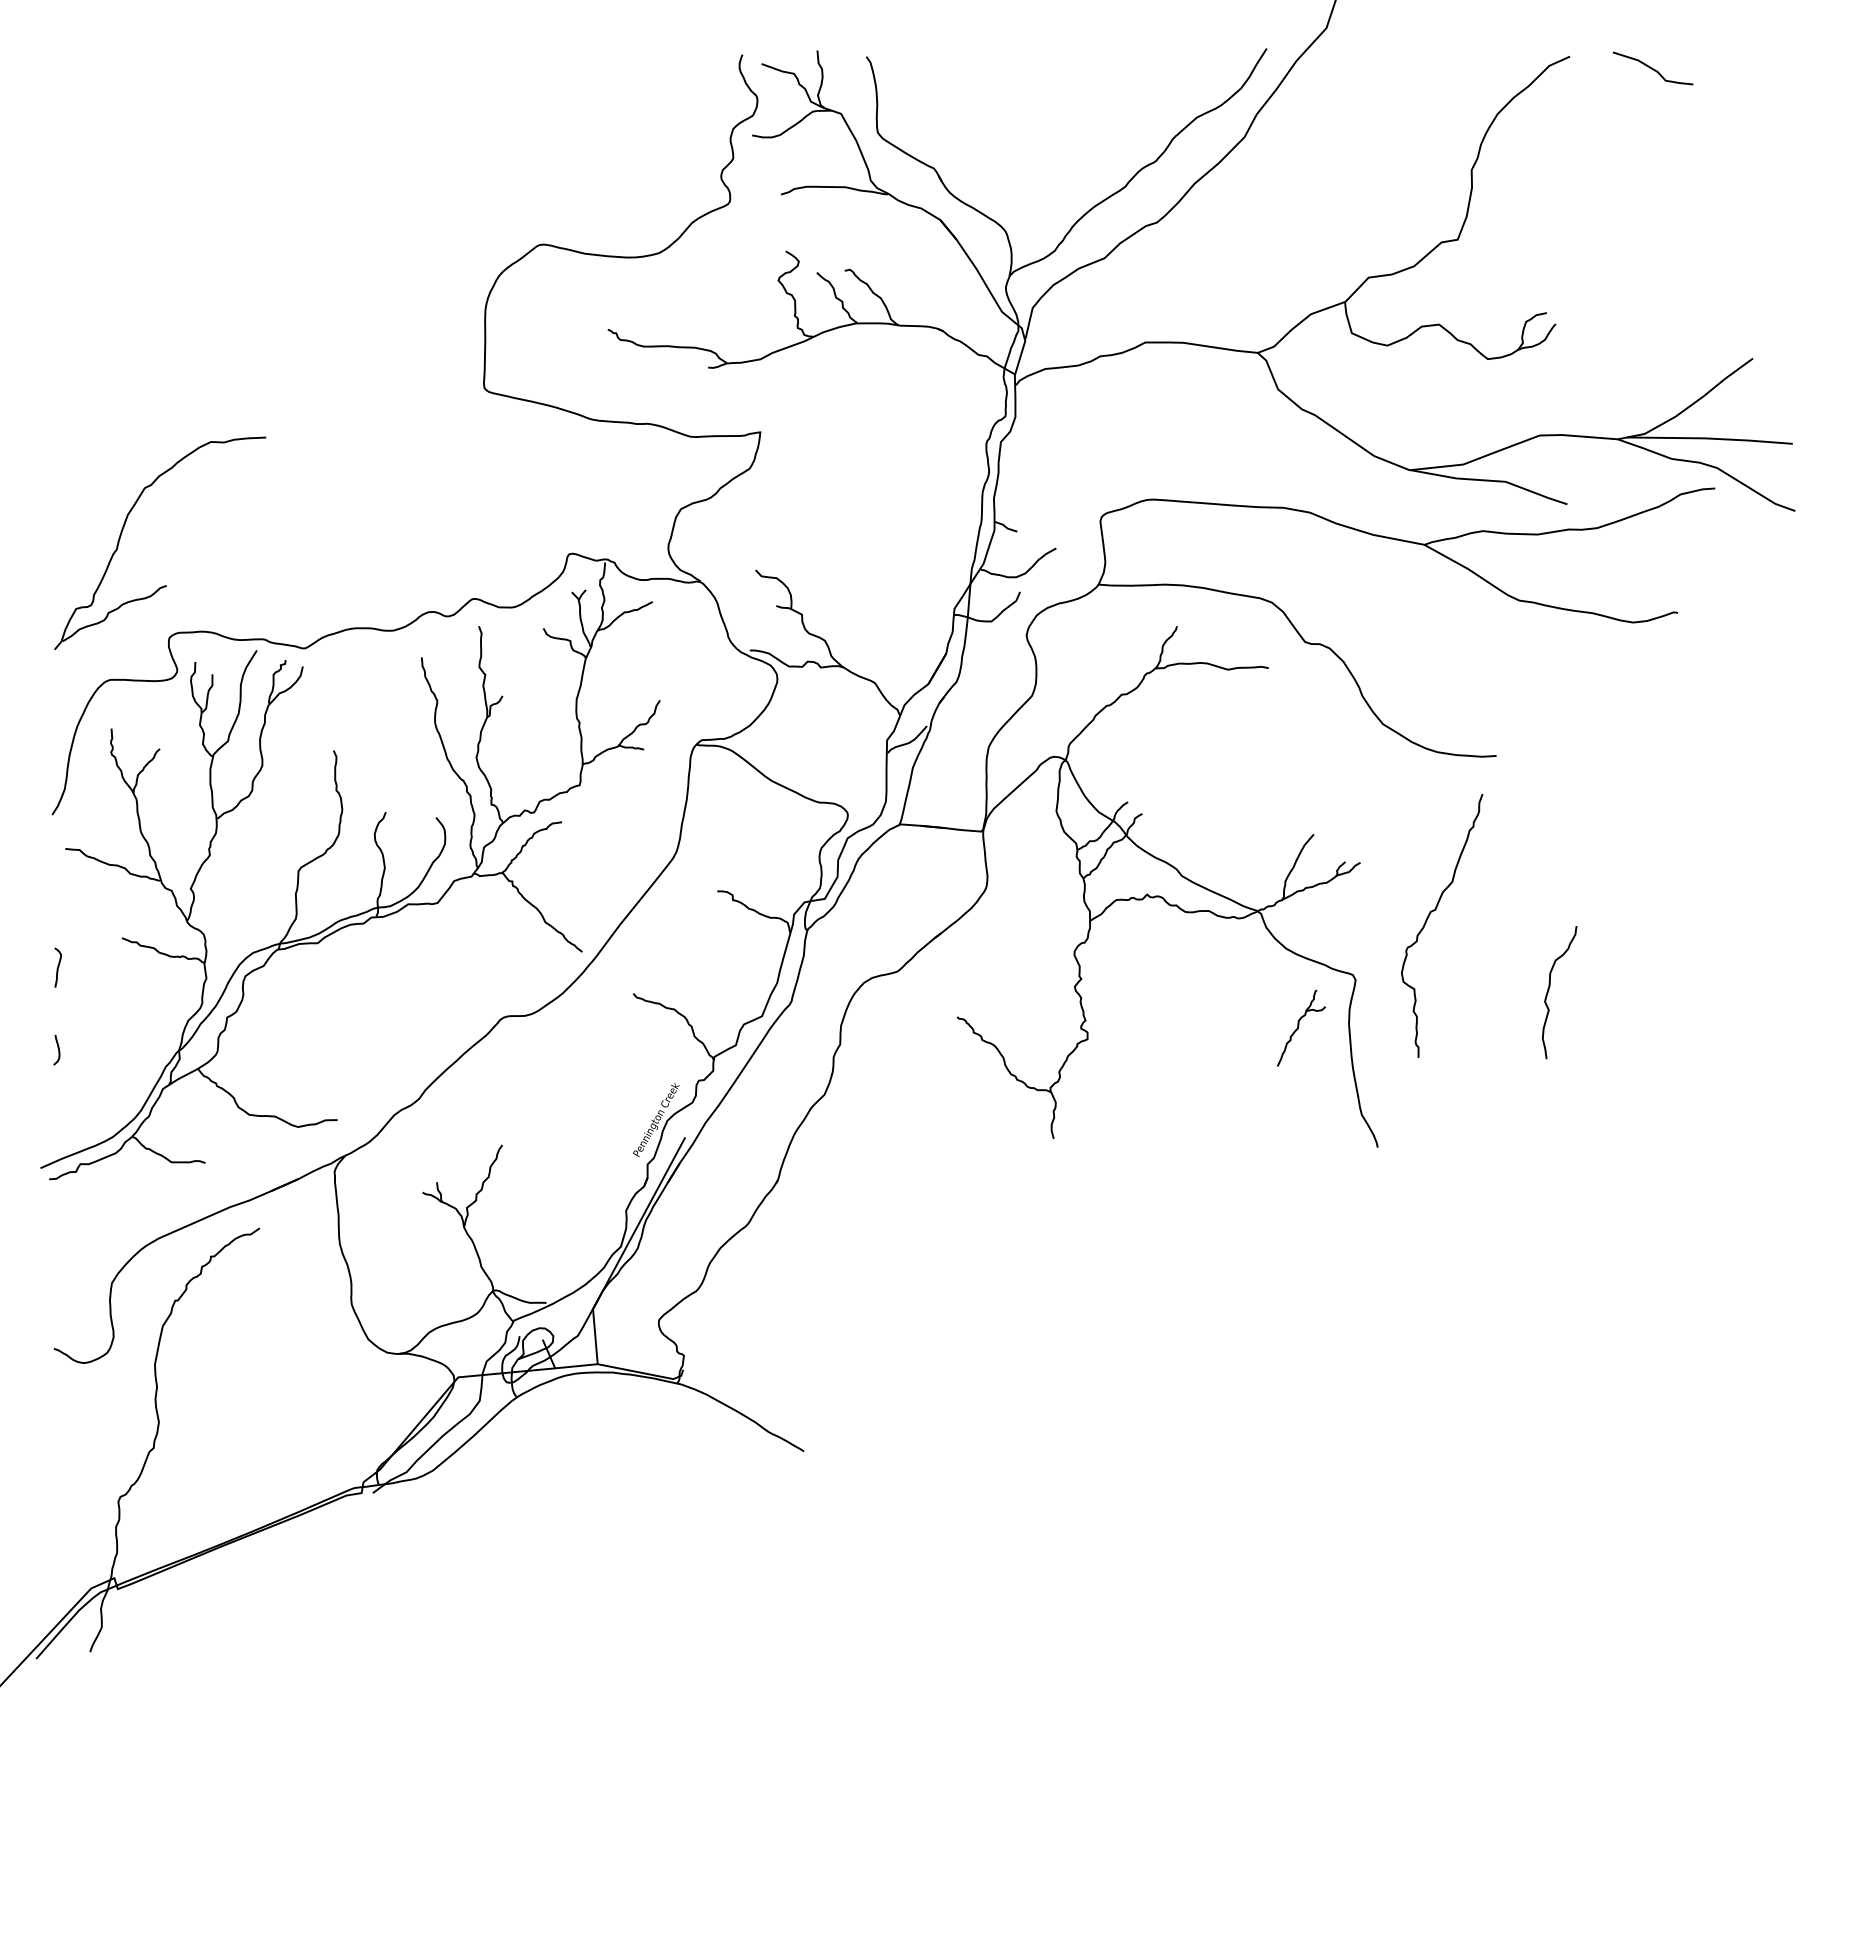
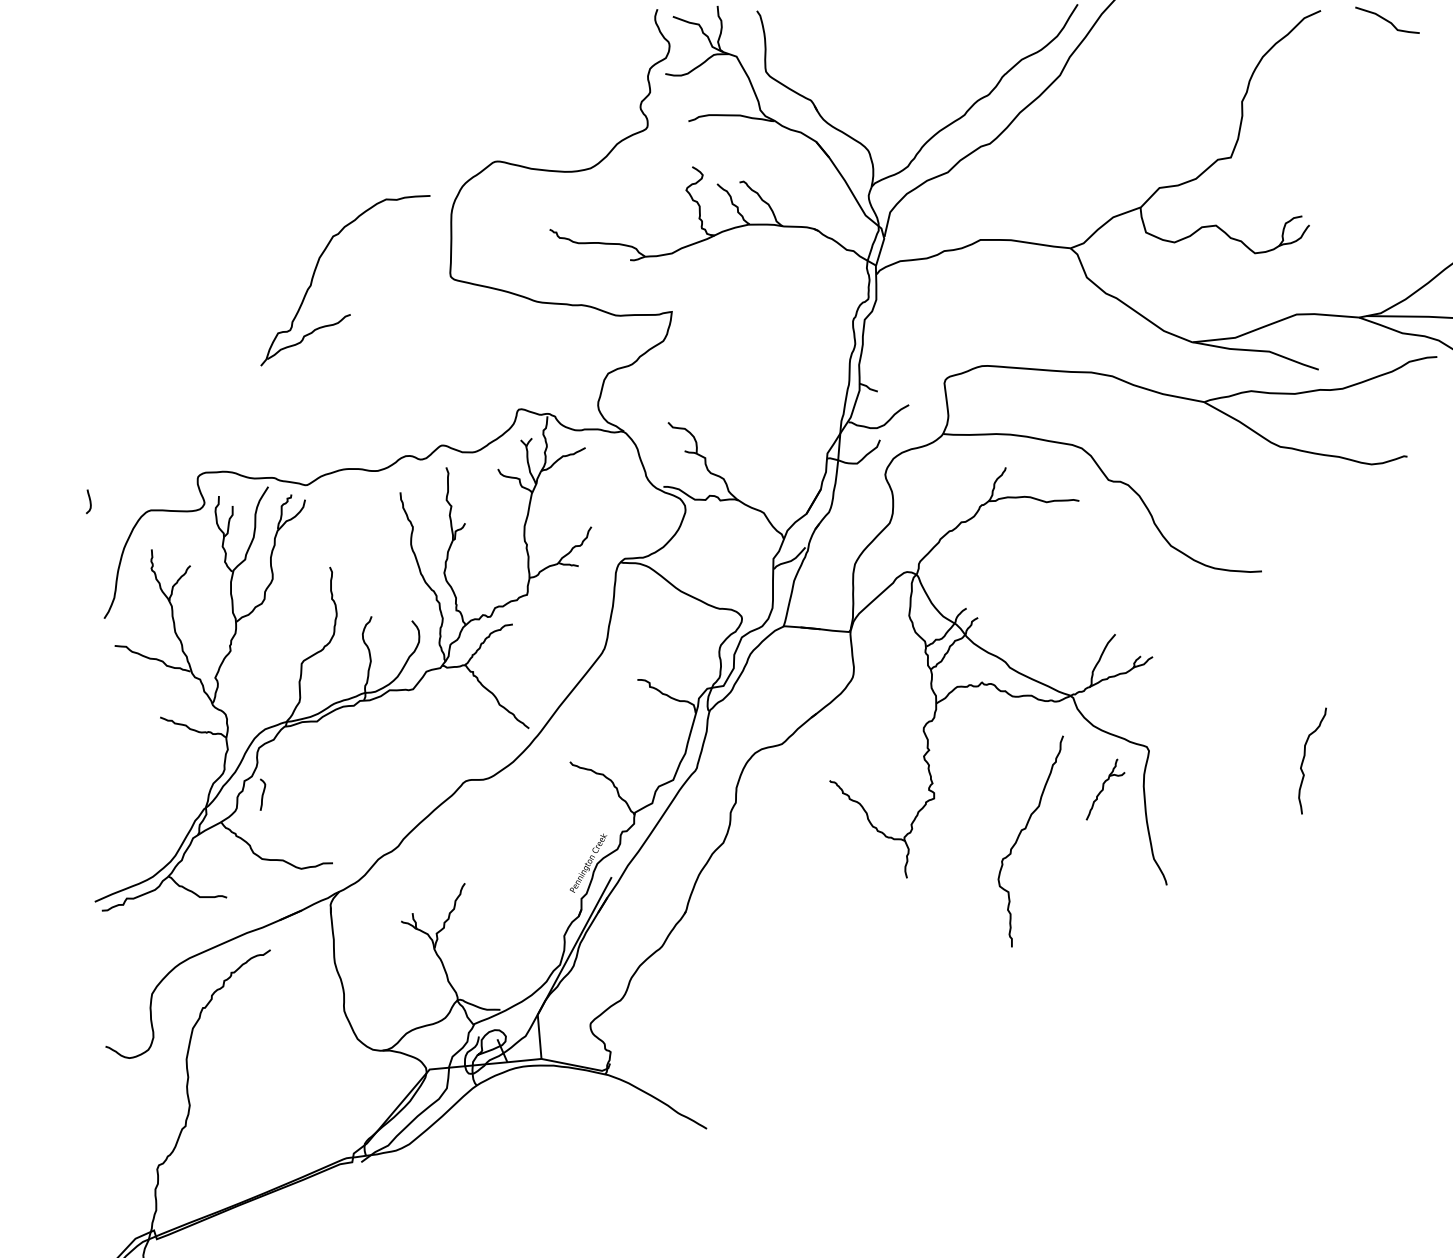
part: (123, 530) -> (316, 270), moved
curve: (1428, 918) -> (1019, 835), moved
curve: (57, 967) -> (262, 794), moved
curve: (57, 1048) -> (89, 500), moved

